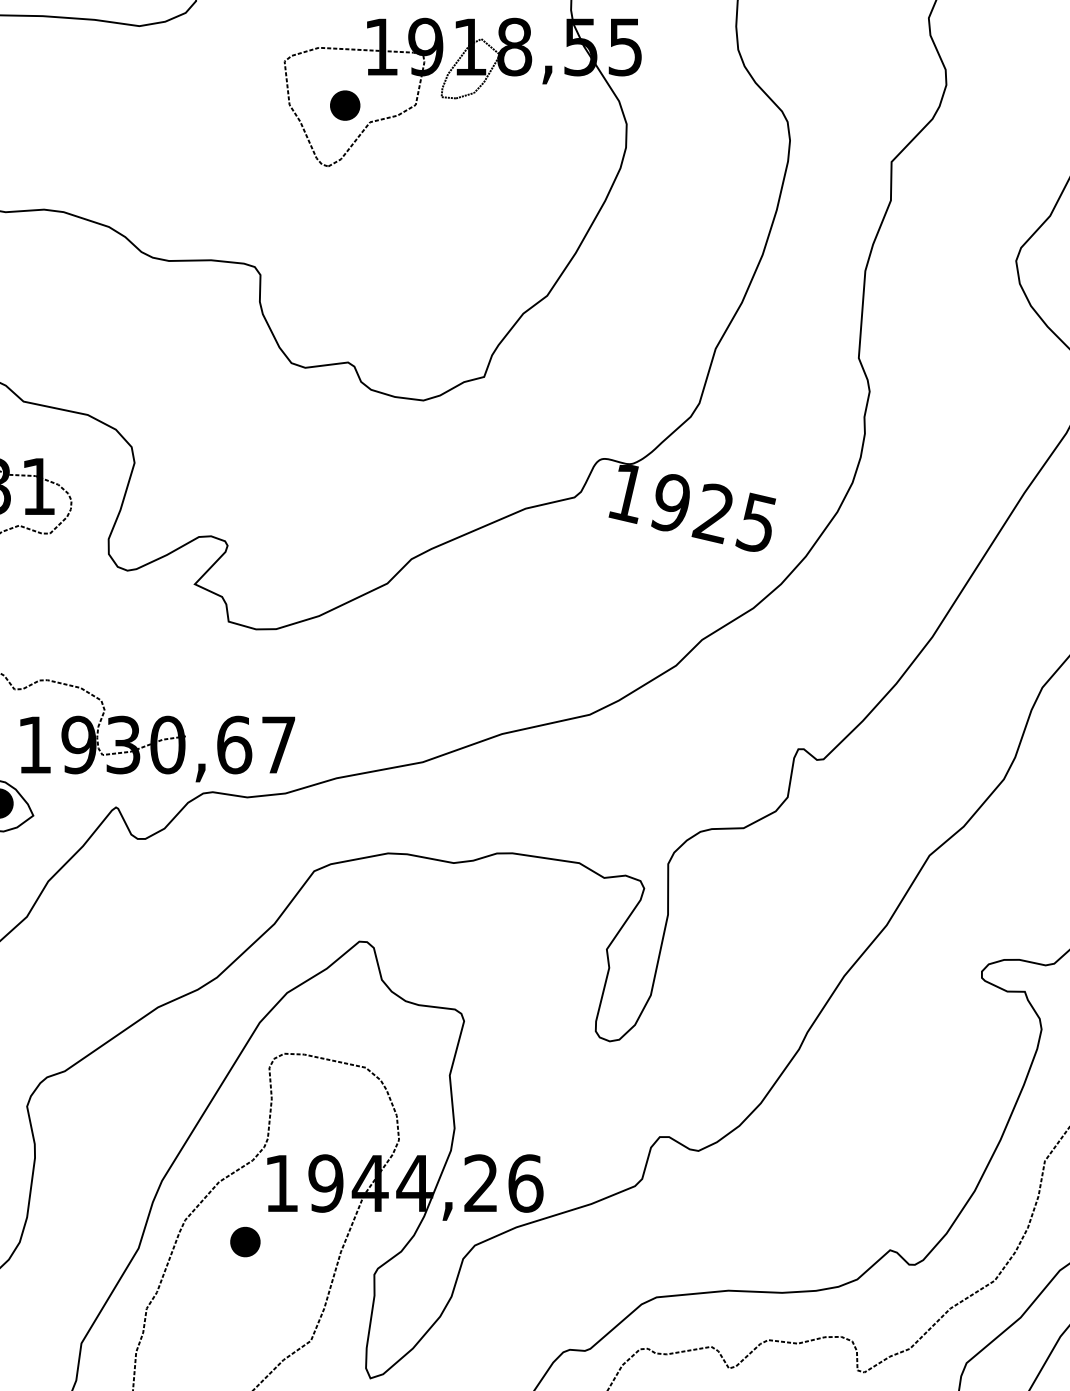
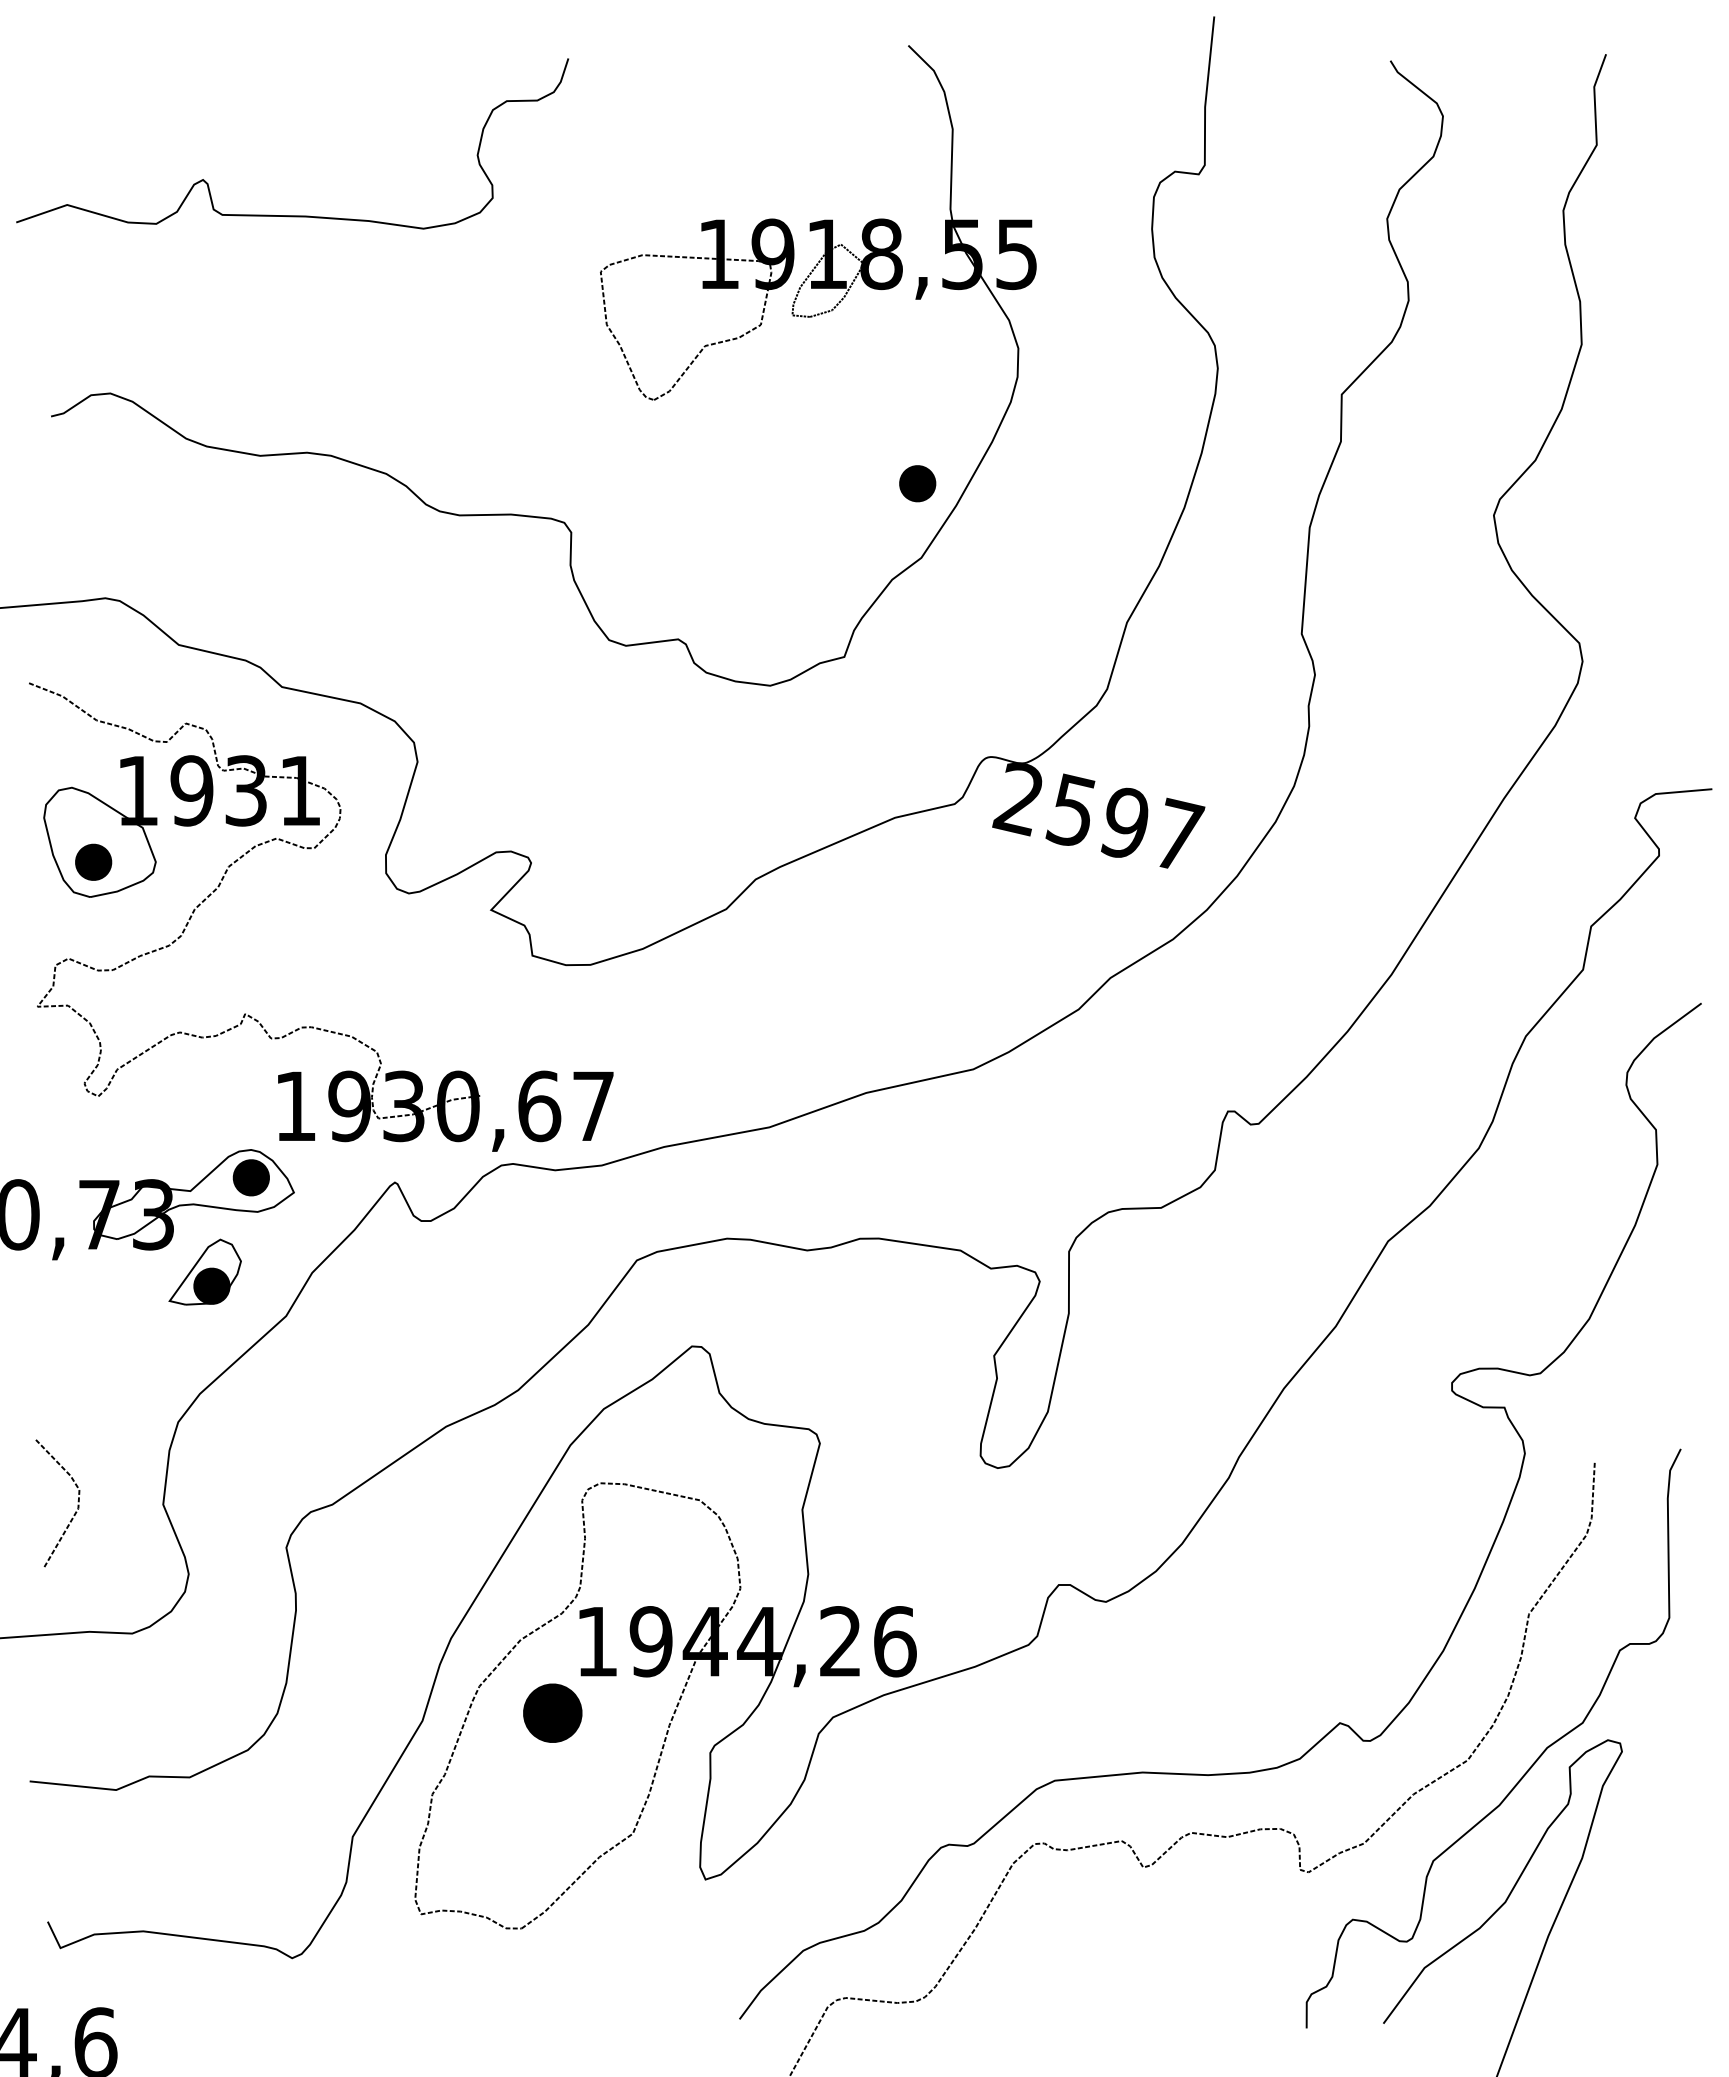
part: (345, 105) -> (917, 483), moved
text: (692, 507) -> (1098, 816), 1925 -> 2597
part: (245, 1241) -> (552, 1712), size x1.6

